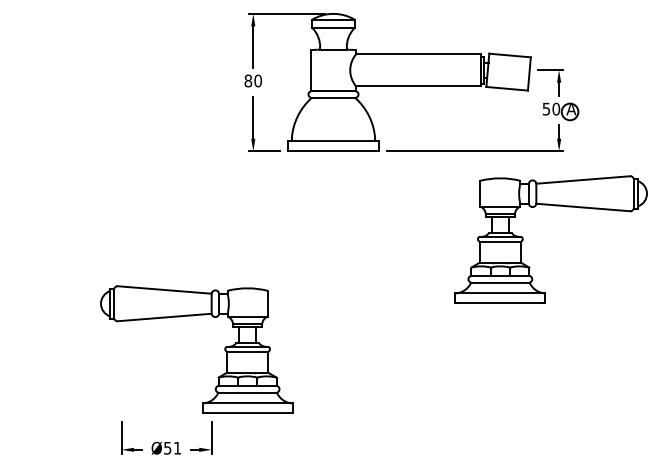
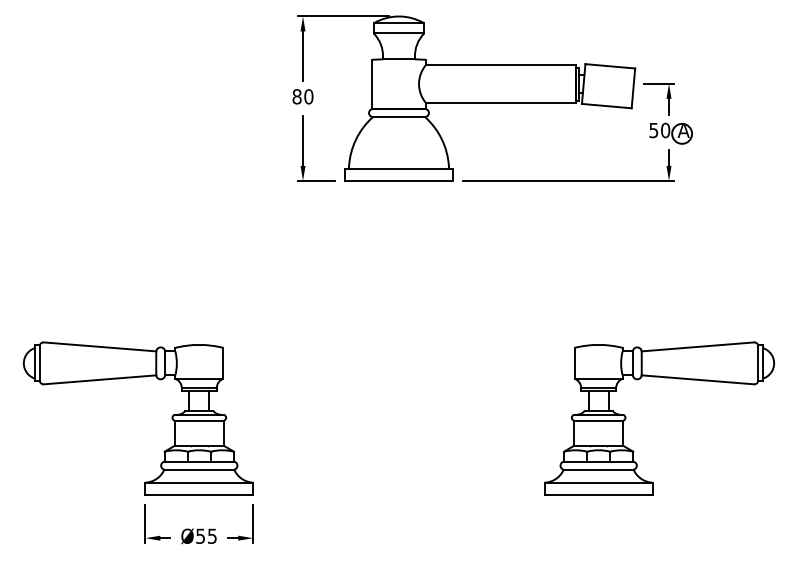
part: (523, 239) -> (626, 418), moved
part: (224, 349) -> (171, 418), moved
text: (177, 448) -> (212, 536), Ø51 -> Ø55

